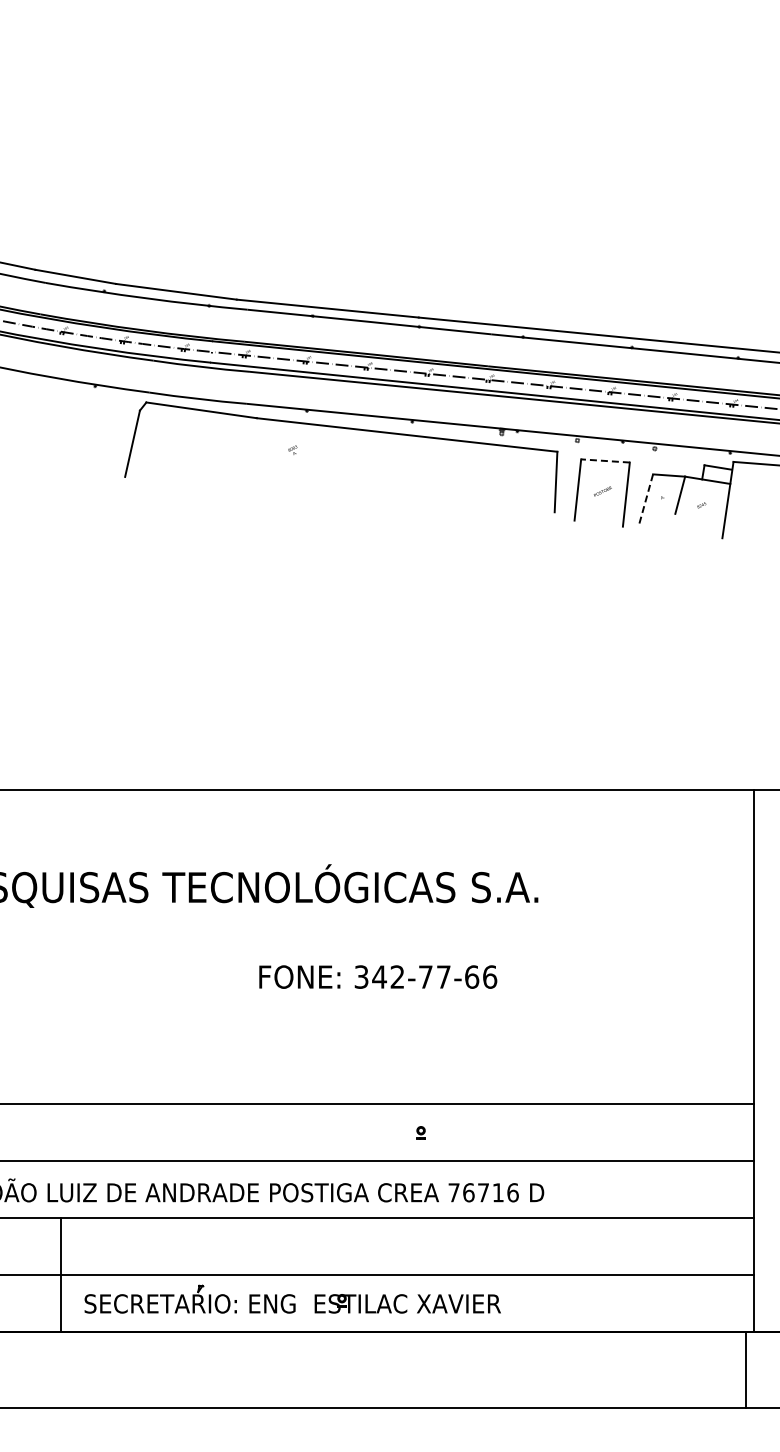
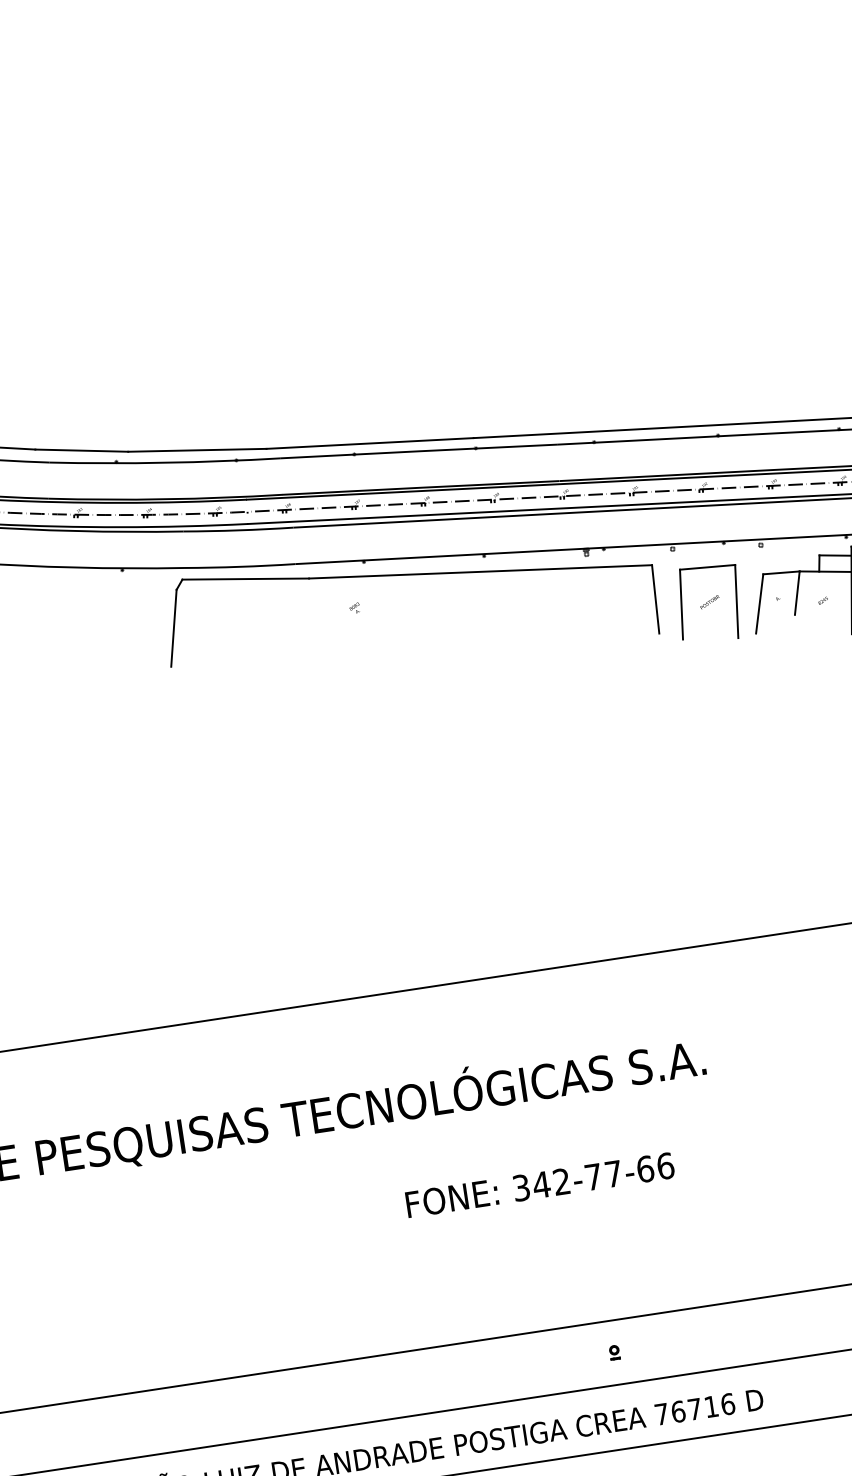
line: (605, 460) -> (707, 566), dashed -> solid
line: (645, 500) -> (759, 604), dashed -> solid

